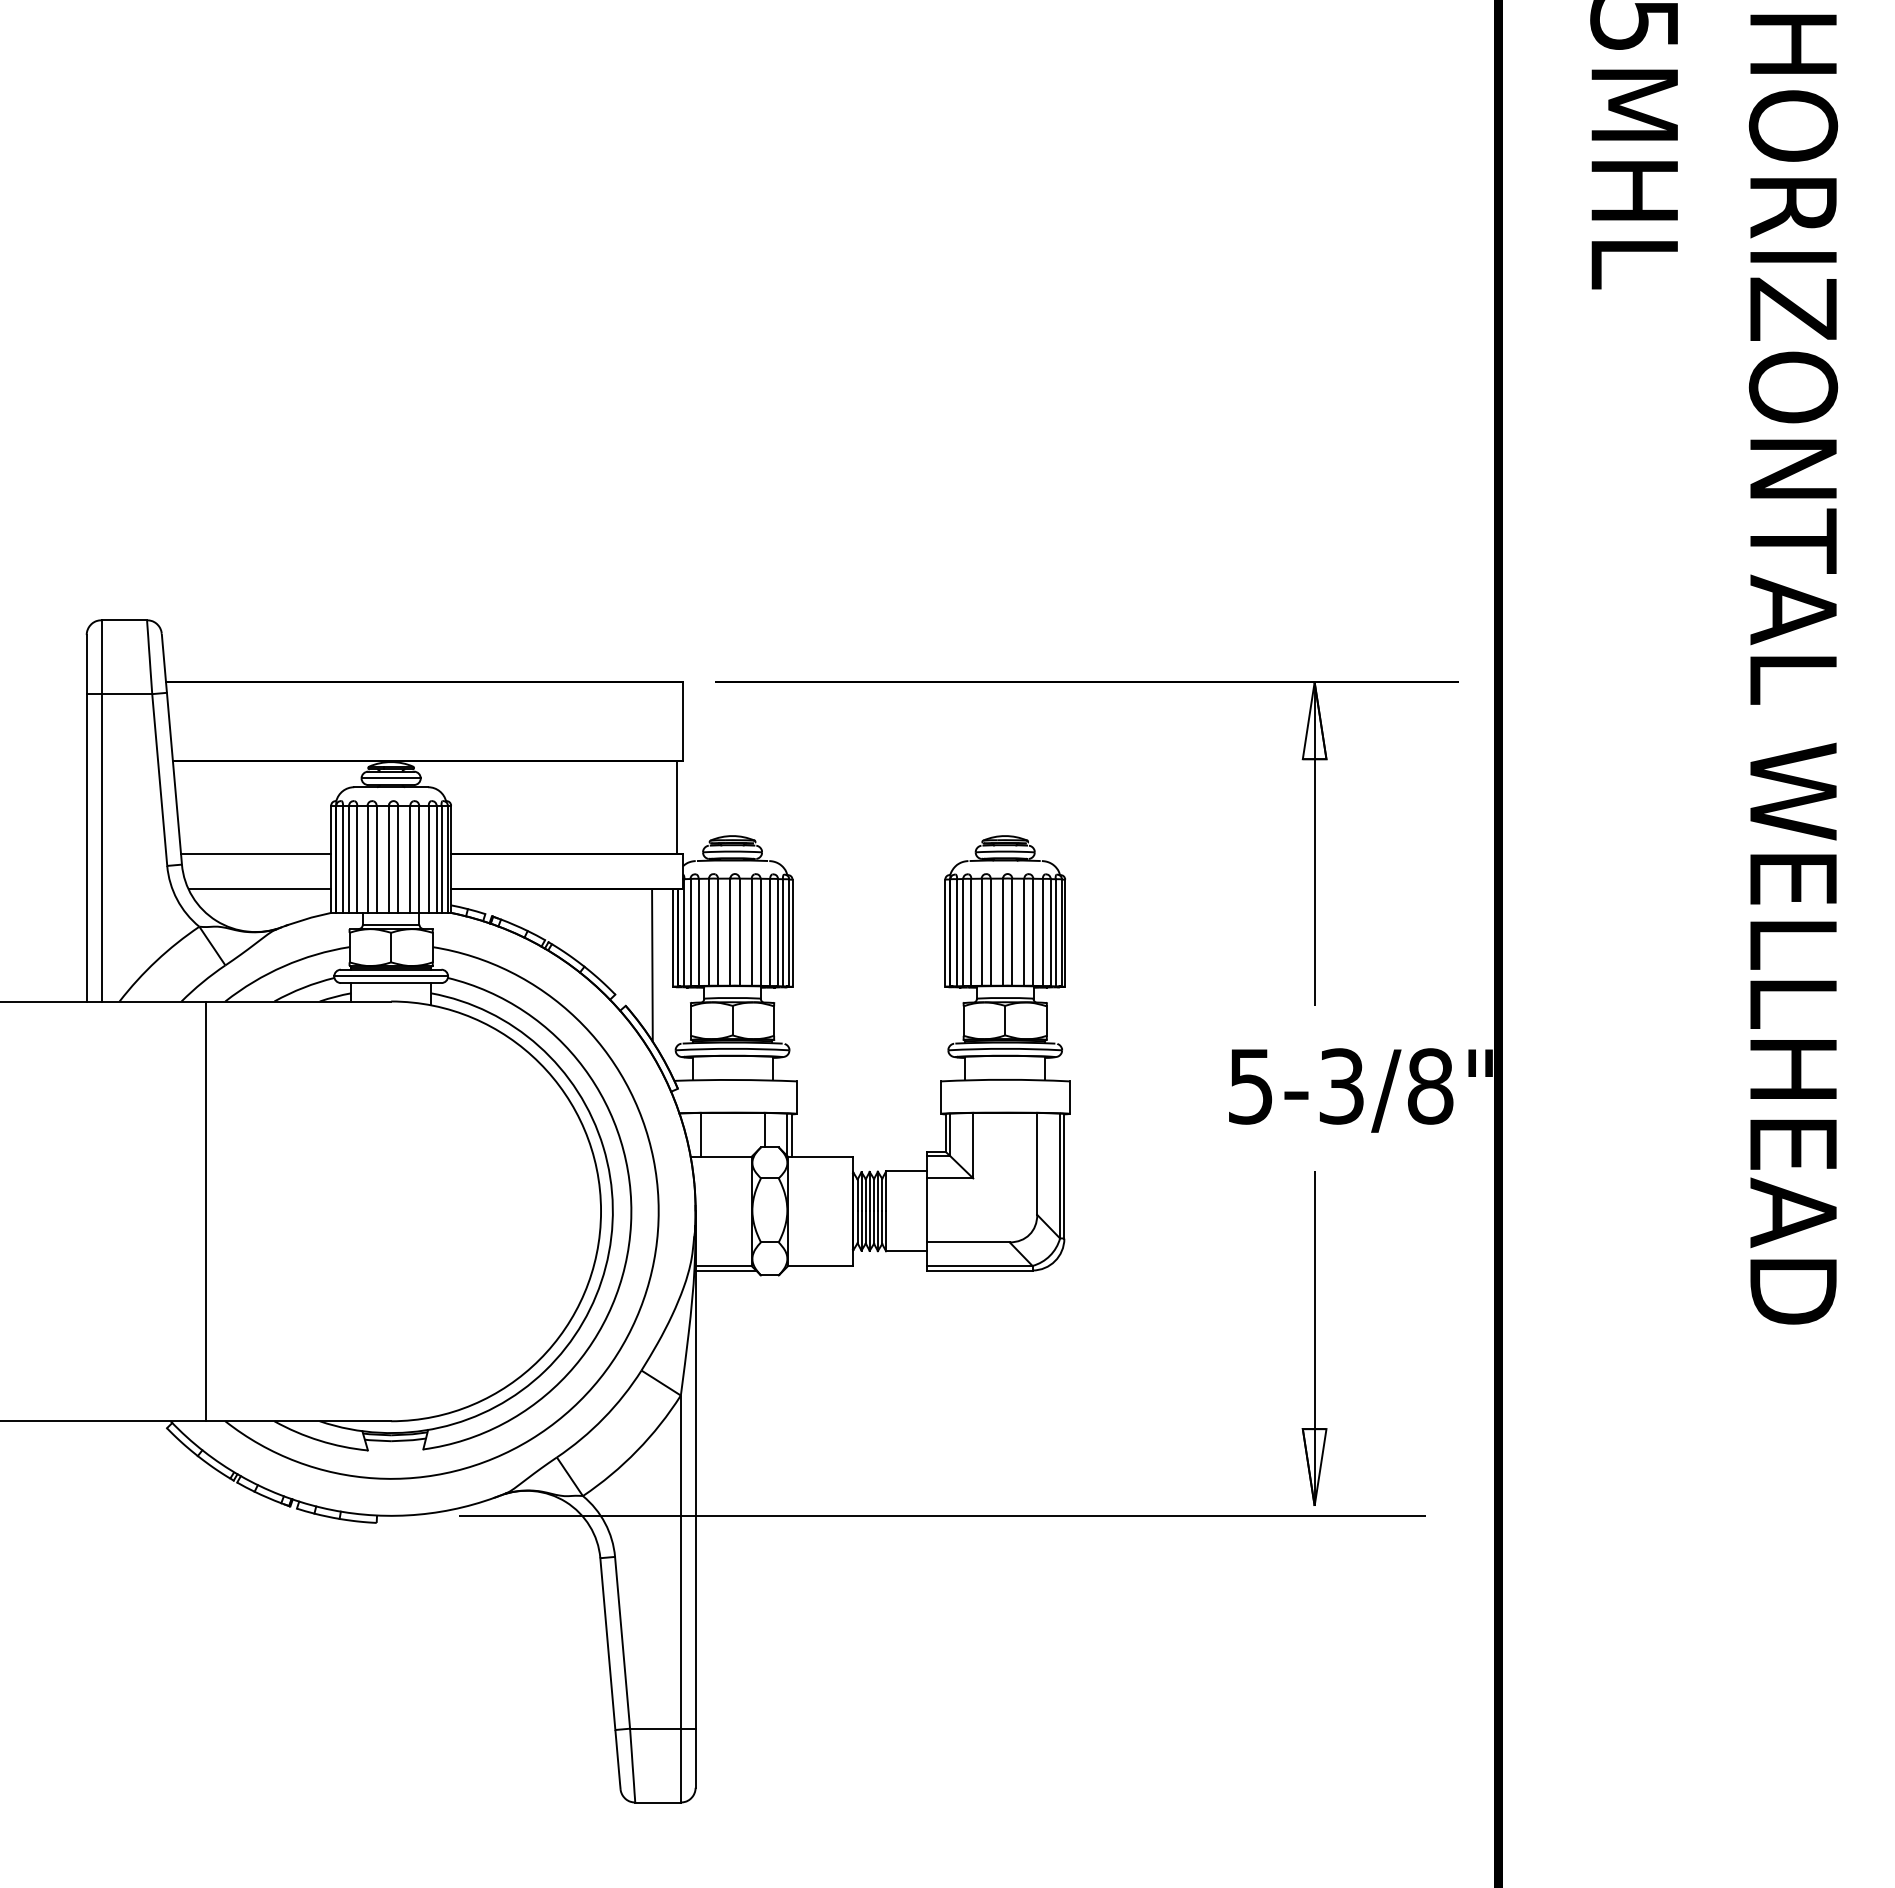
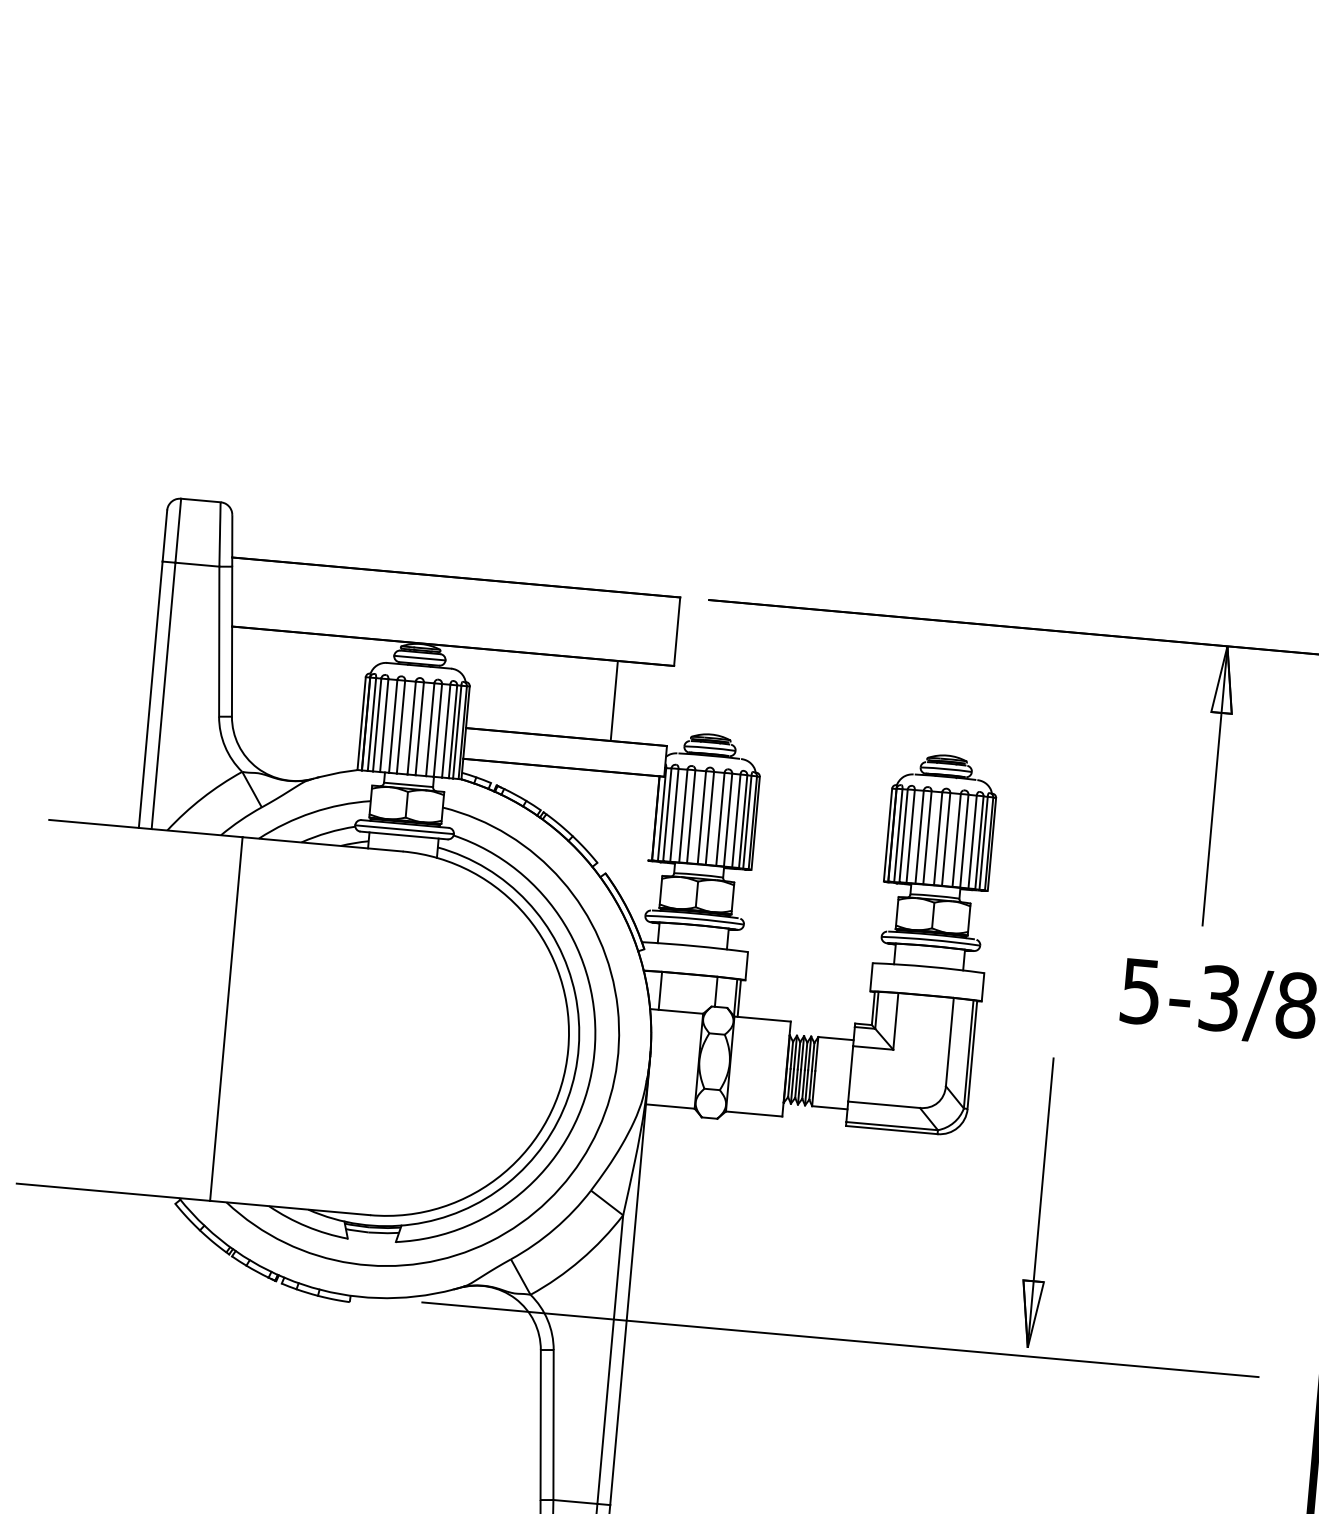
line: (677, 807) -> (614, 700), moved
line: (256, 853) -> (297, 712), removed
line: (259, 889) -> (297, 744), removed
line: (672, 937) -> (651, 817), removed
line: (652, 965) -> (631, 840), removed
line: (725, 1270) -> (671, 1110), removed
part: (1314, 1338) -> (1040, 1202), moved

